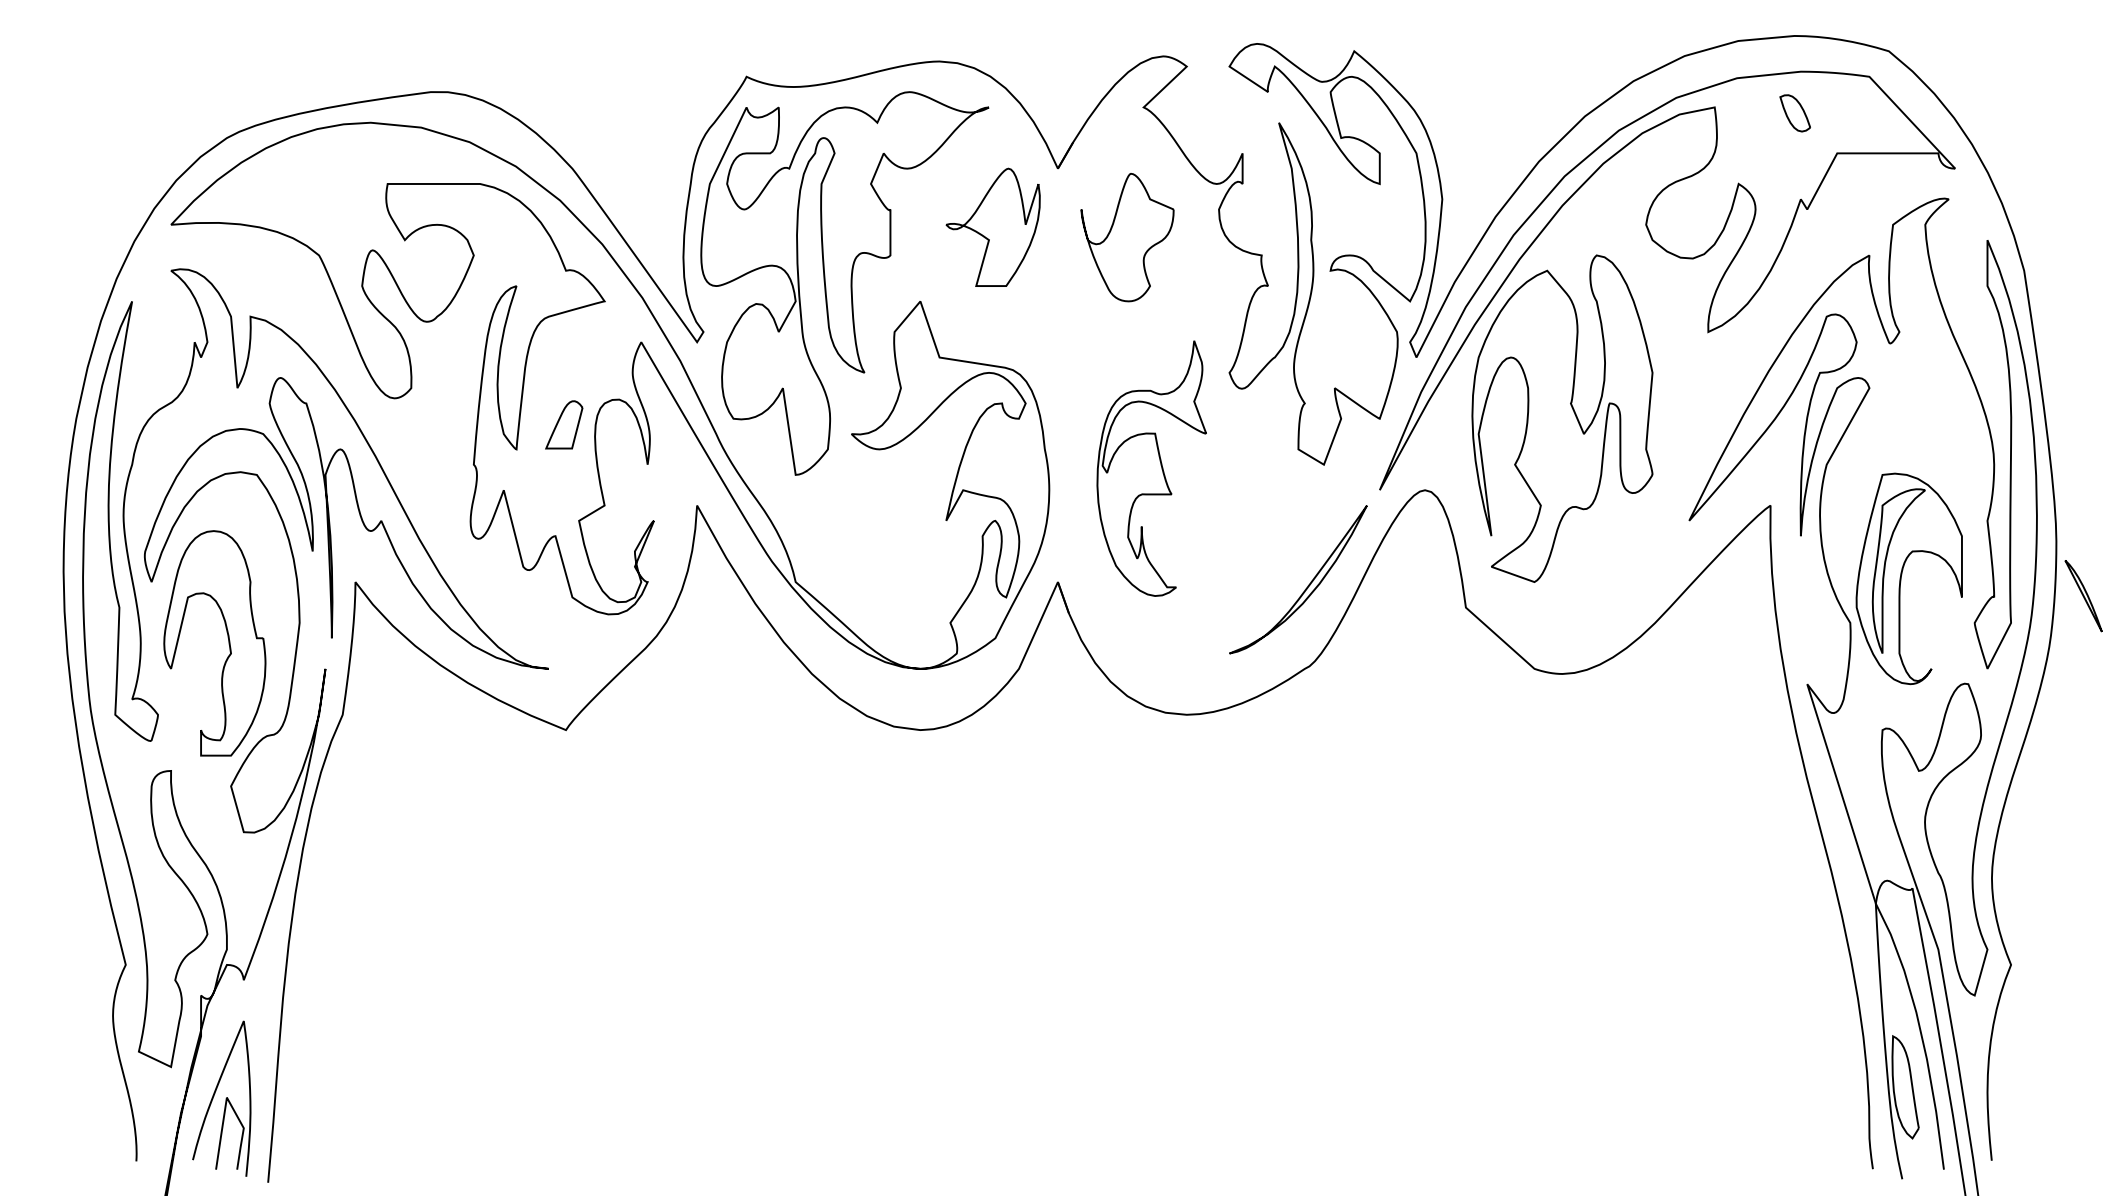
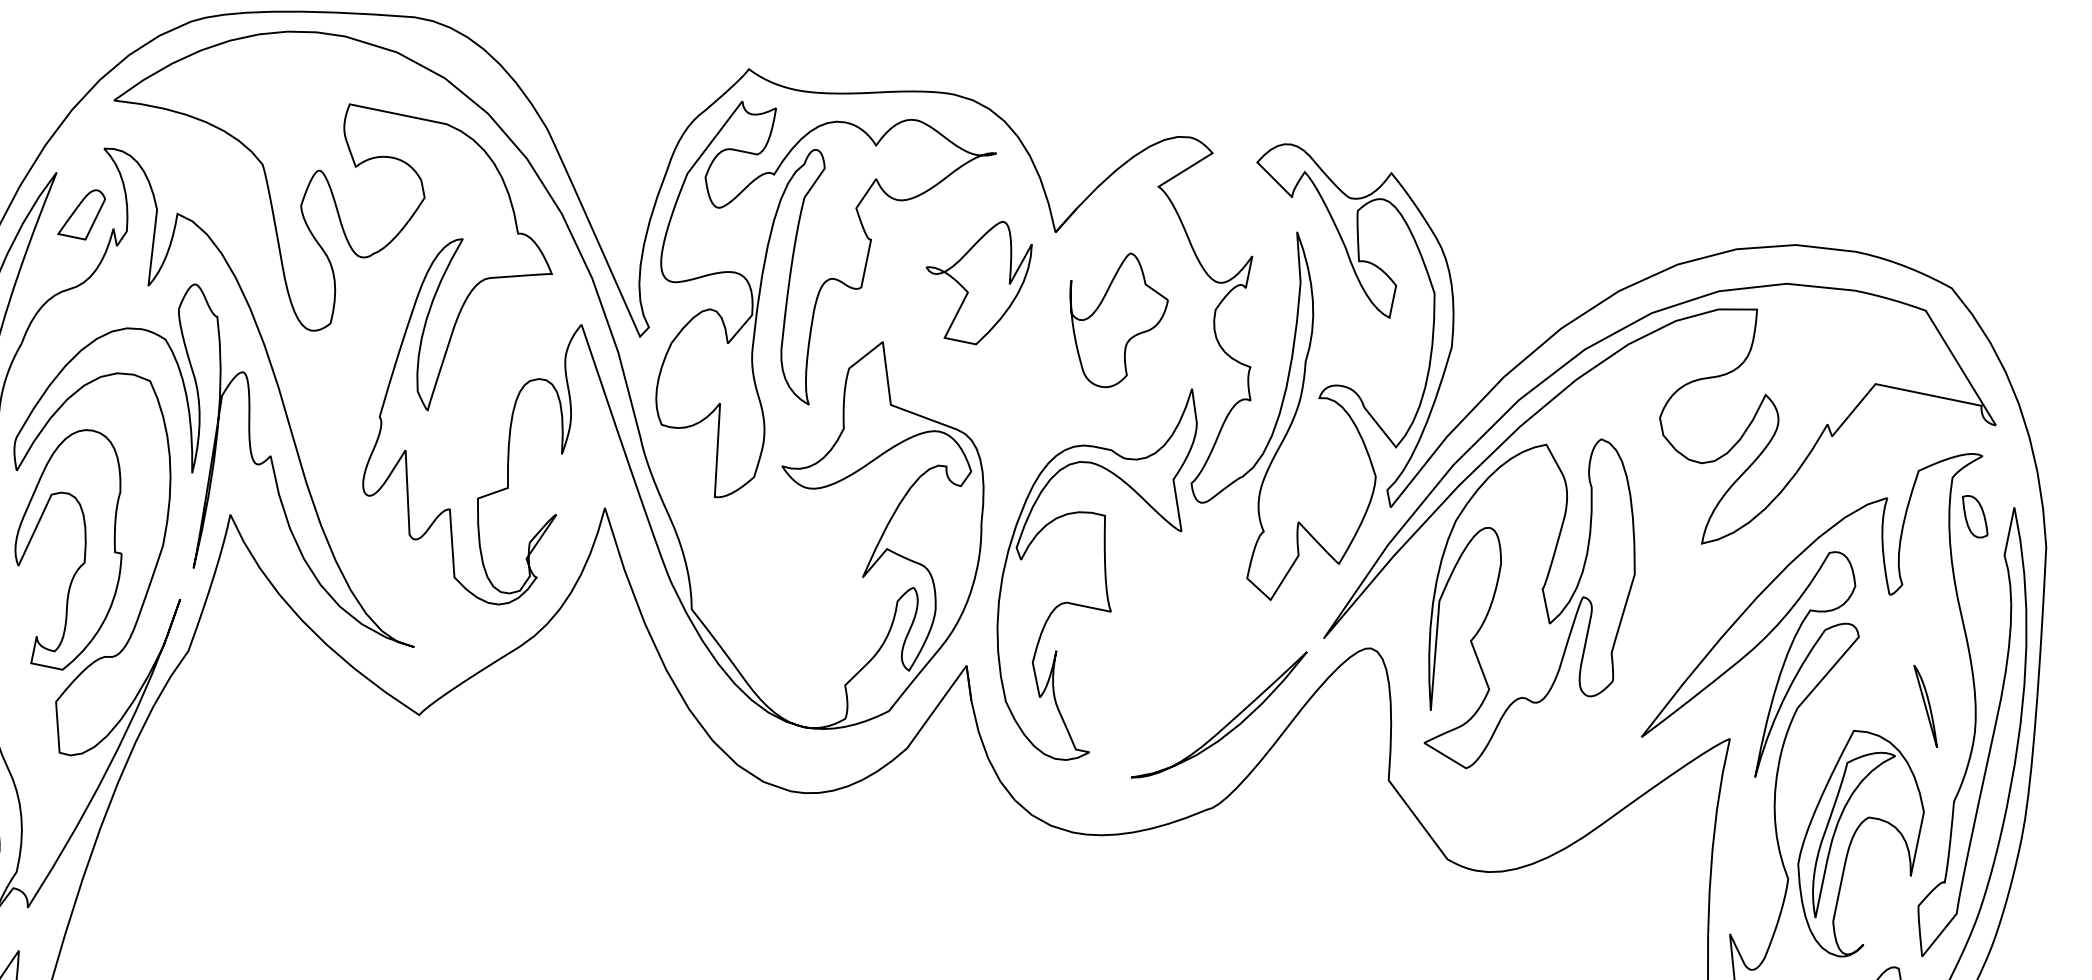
part: (1794, 113) -> (1974, 516), moved
part: (564, 424) -> (82, 212), moved
part: (1151, 468) -> (1089, 566), size x1.43
part: (2083, 596) -> (1925, 706), moved

